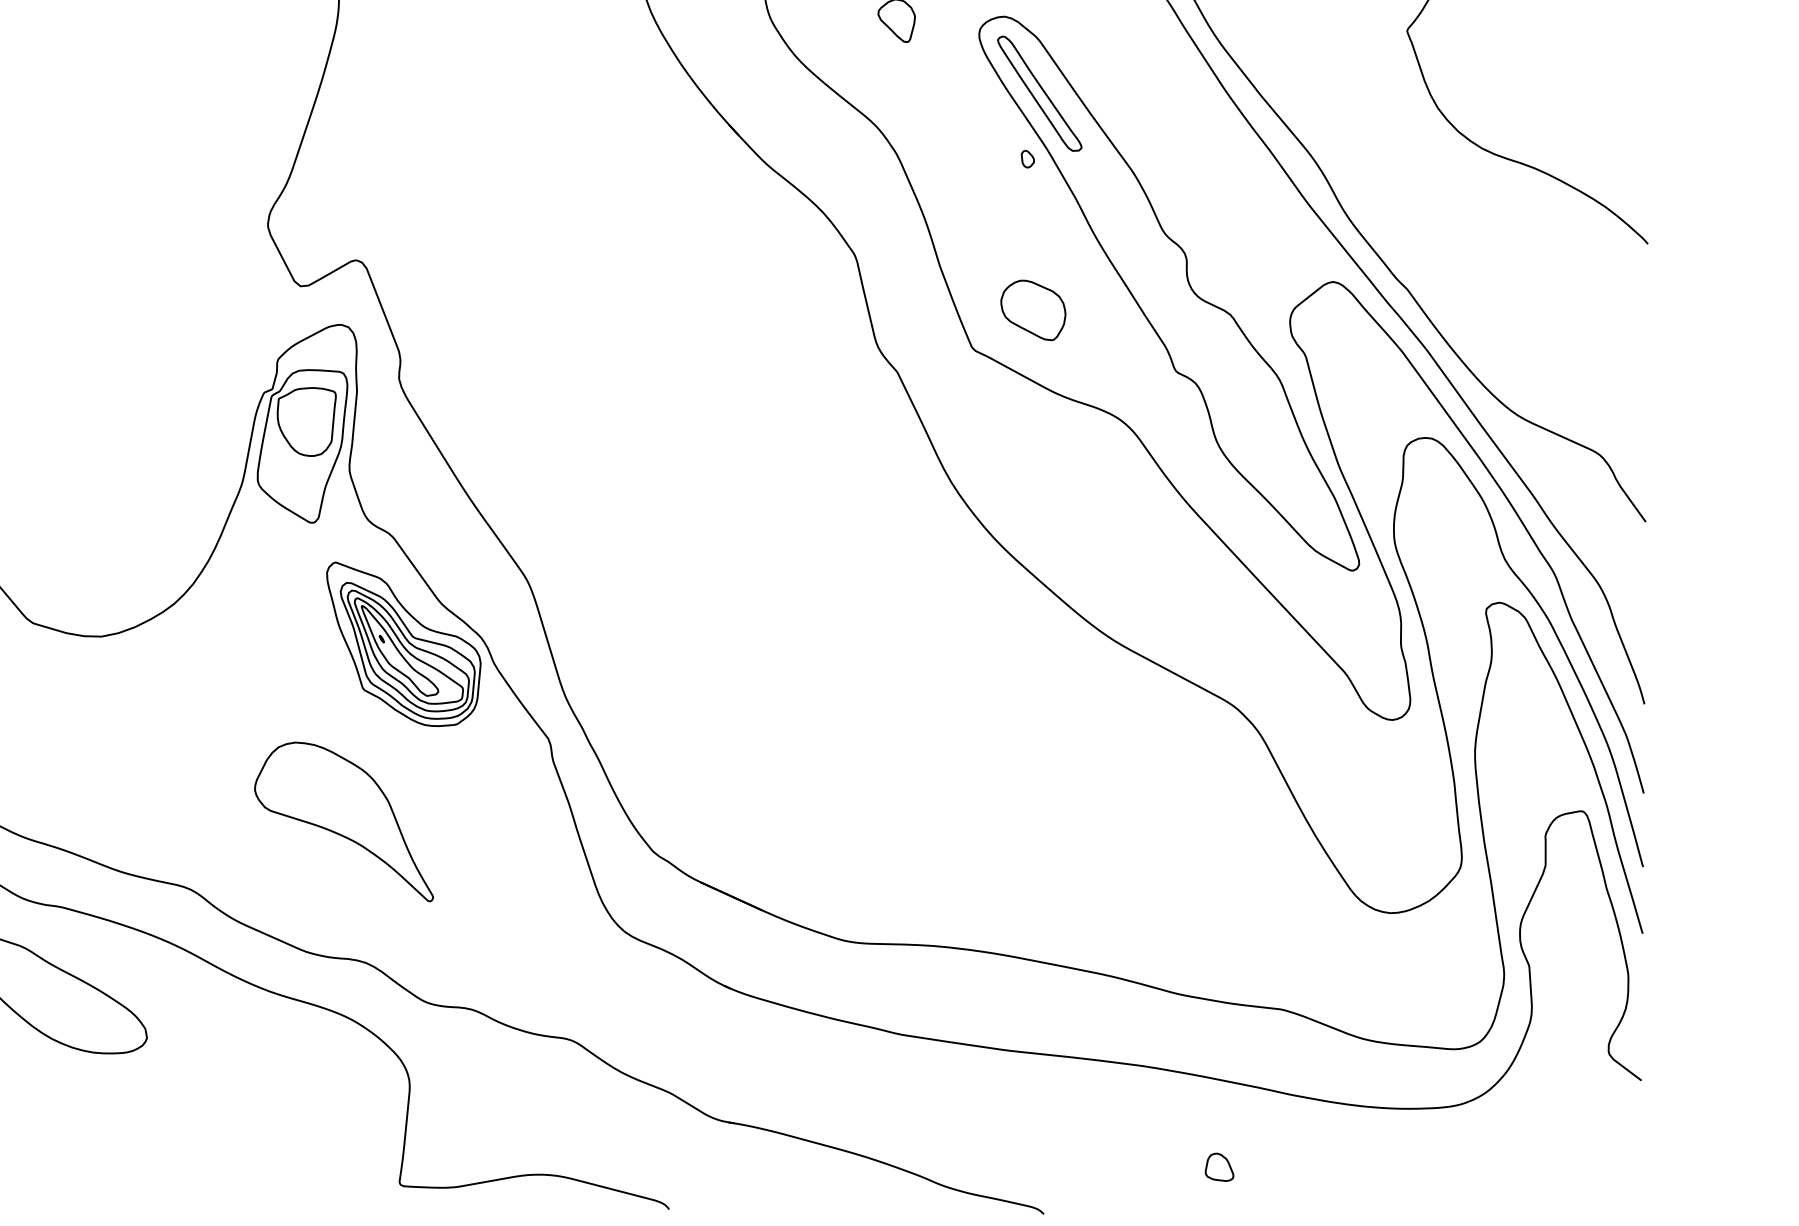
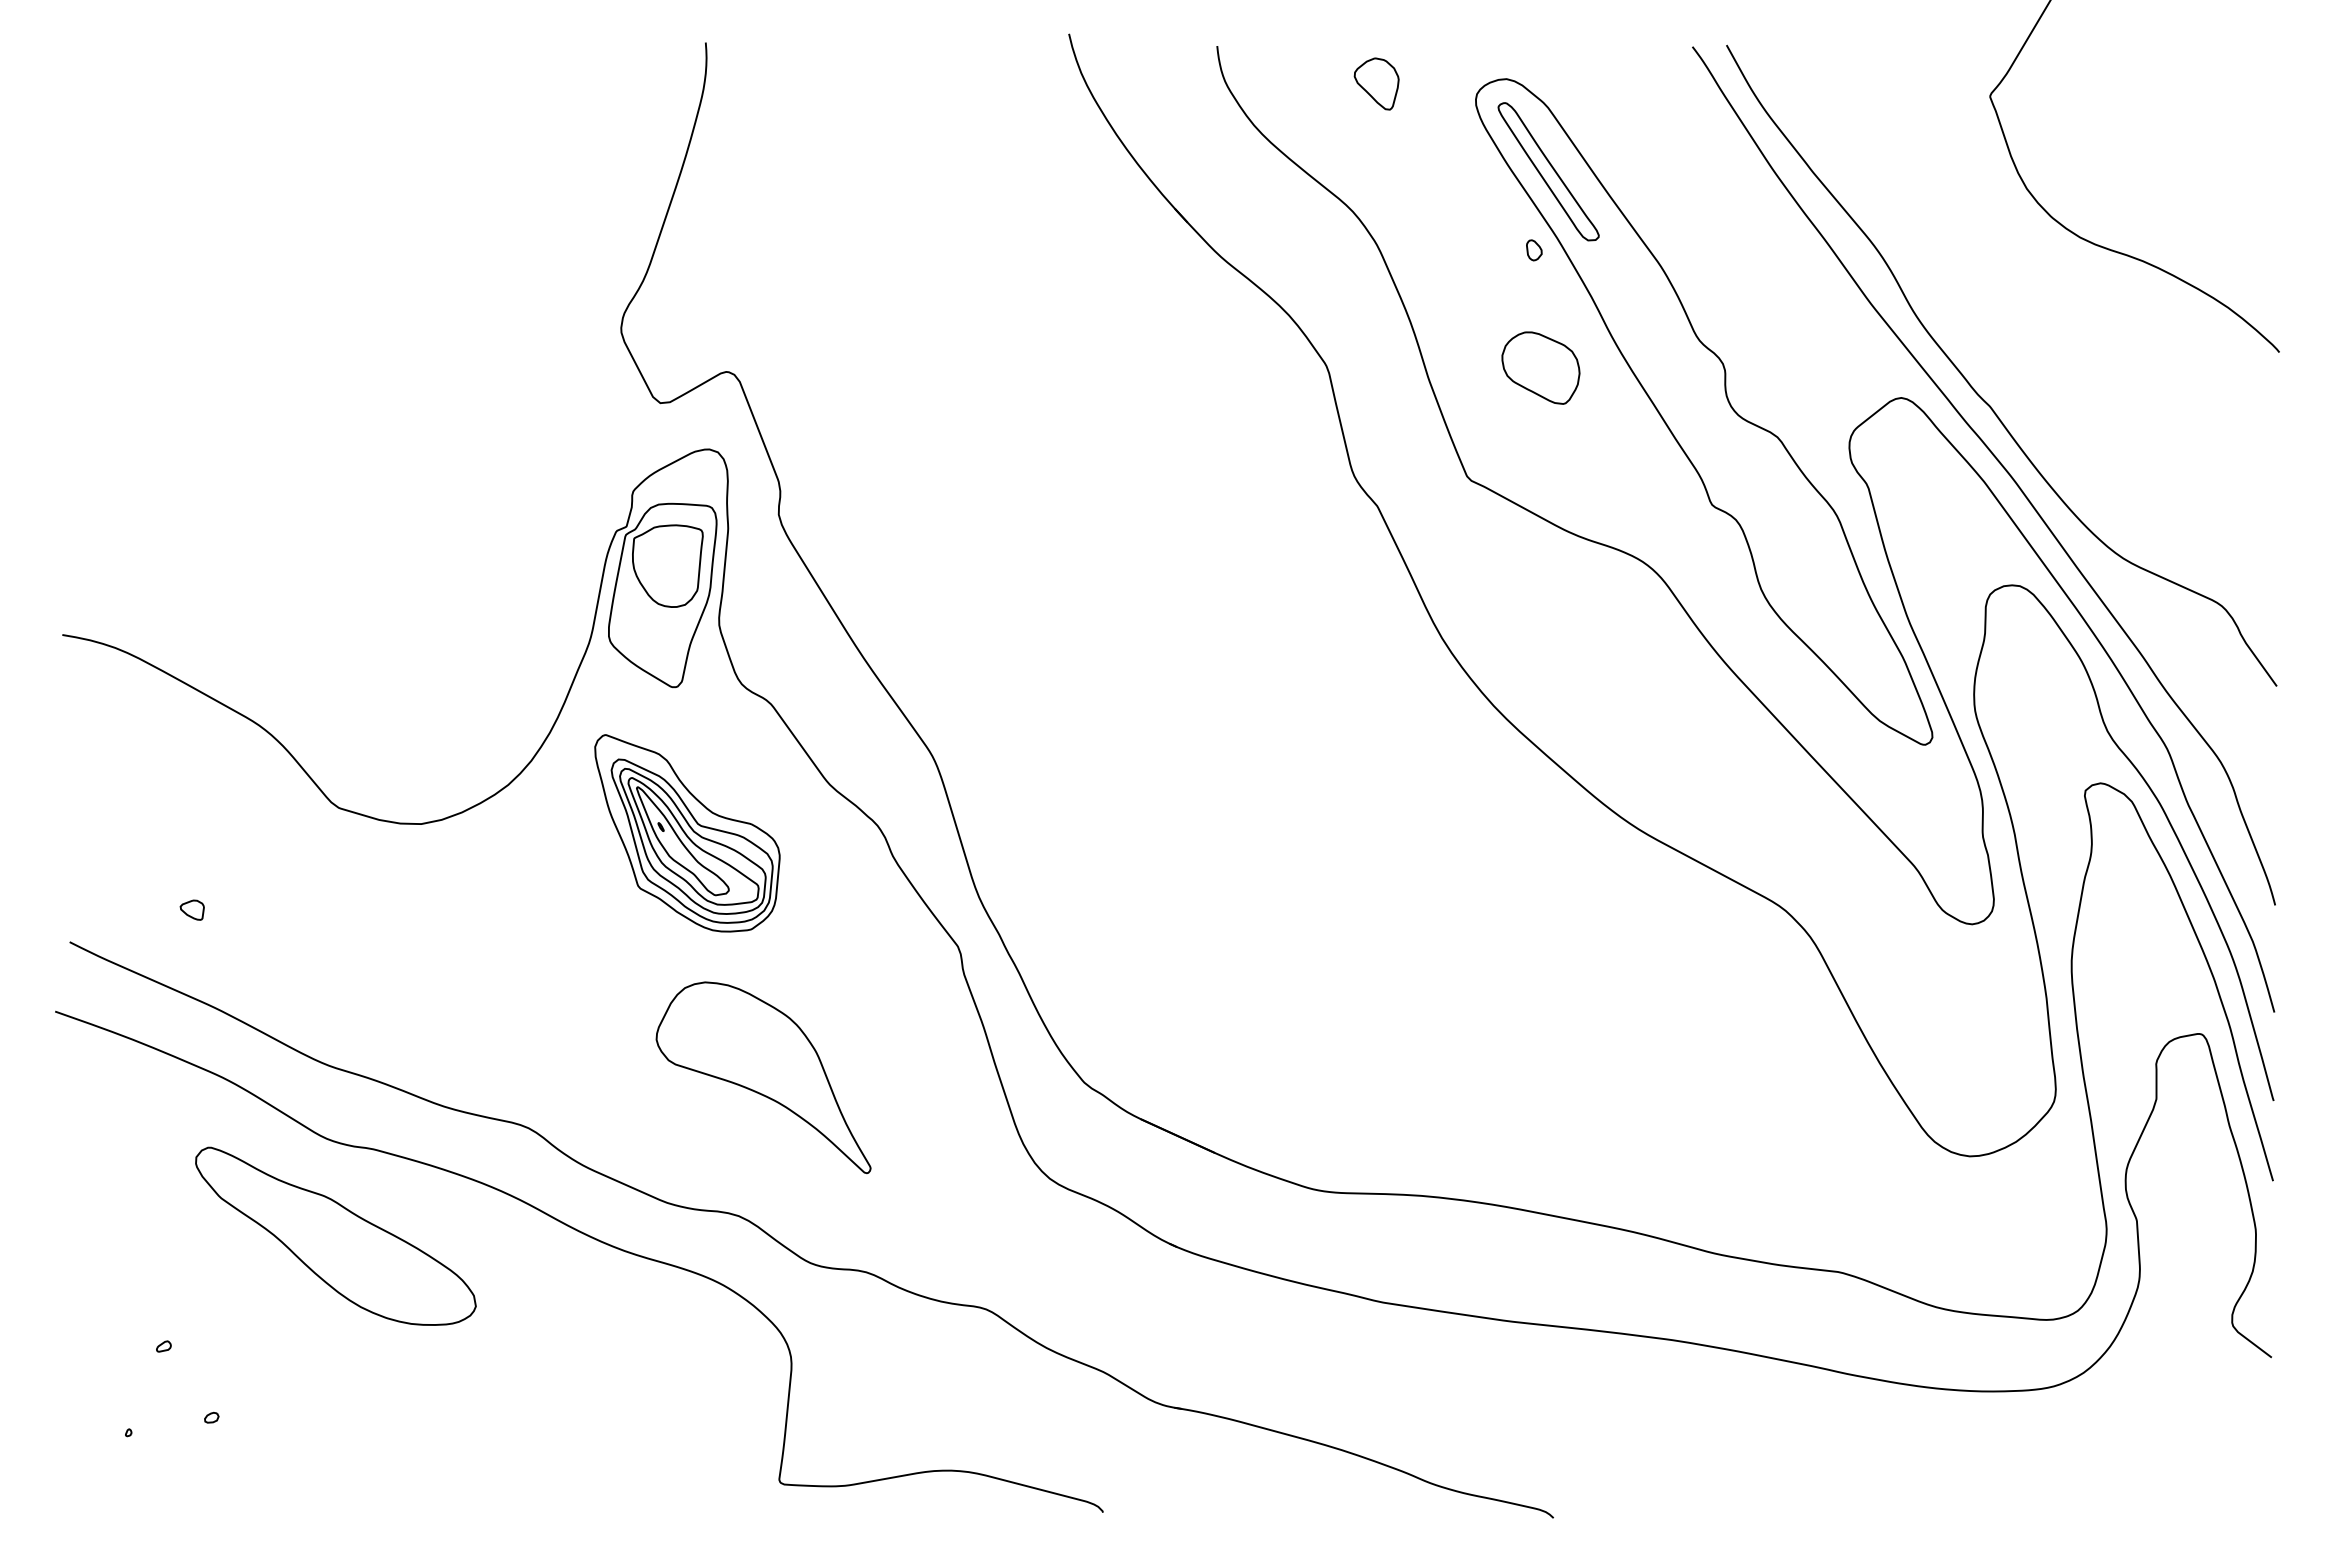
part: (1033, 309) -> (1540, 367), moved
part: (403, 644) -> (687, 833), moved
part: (343, 821) -> (763, 1077), moved
part: (1219, 1167) -> (1764, 1461), removed

